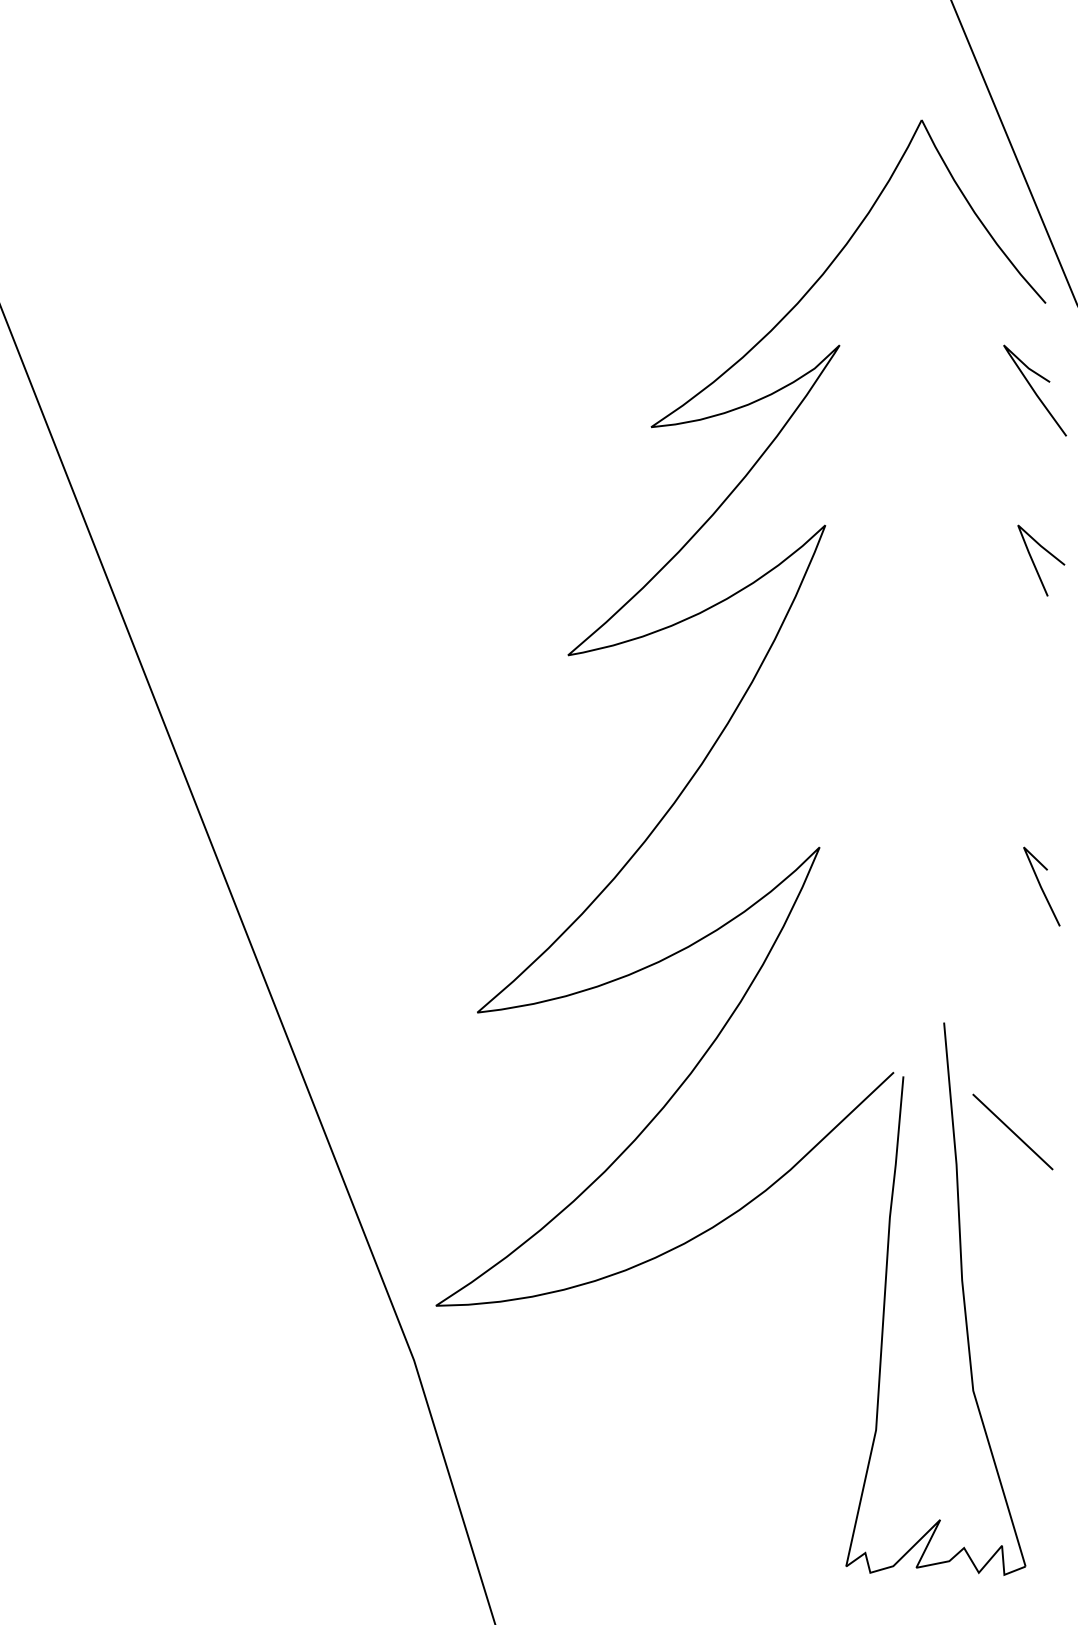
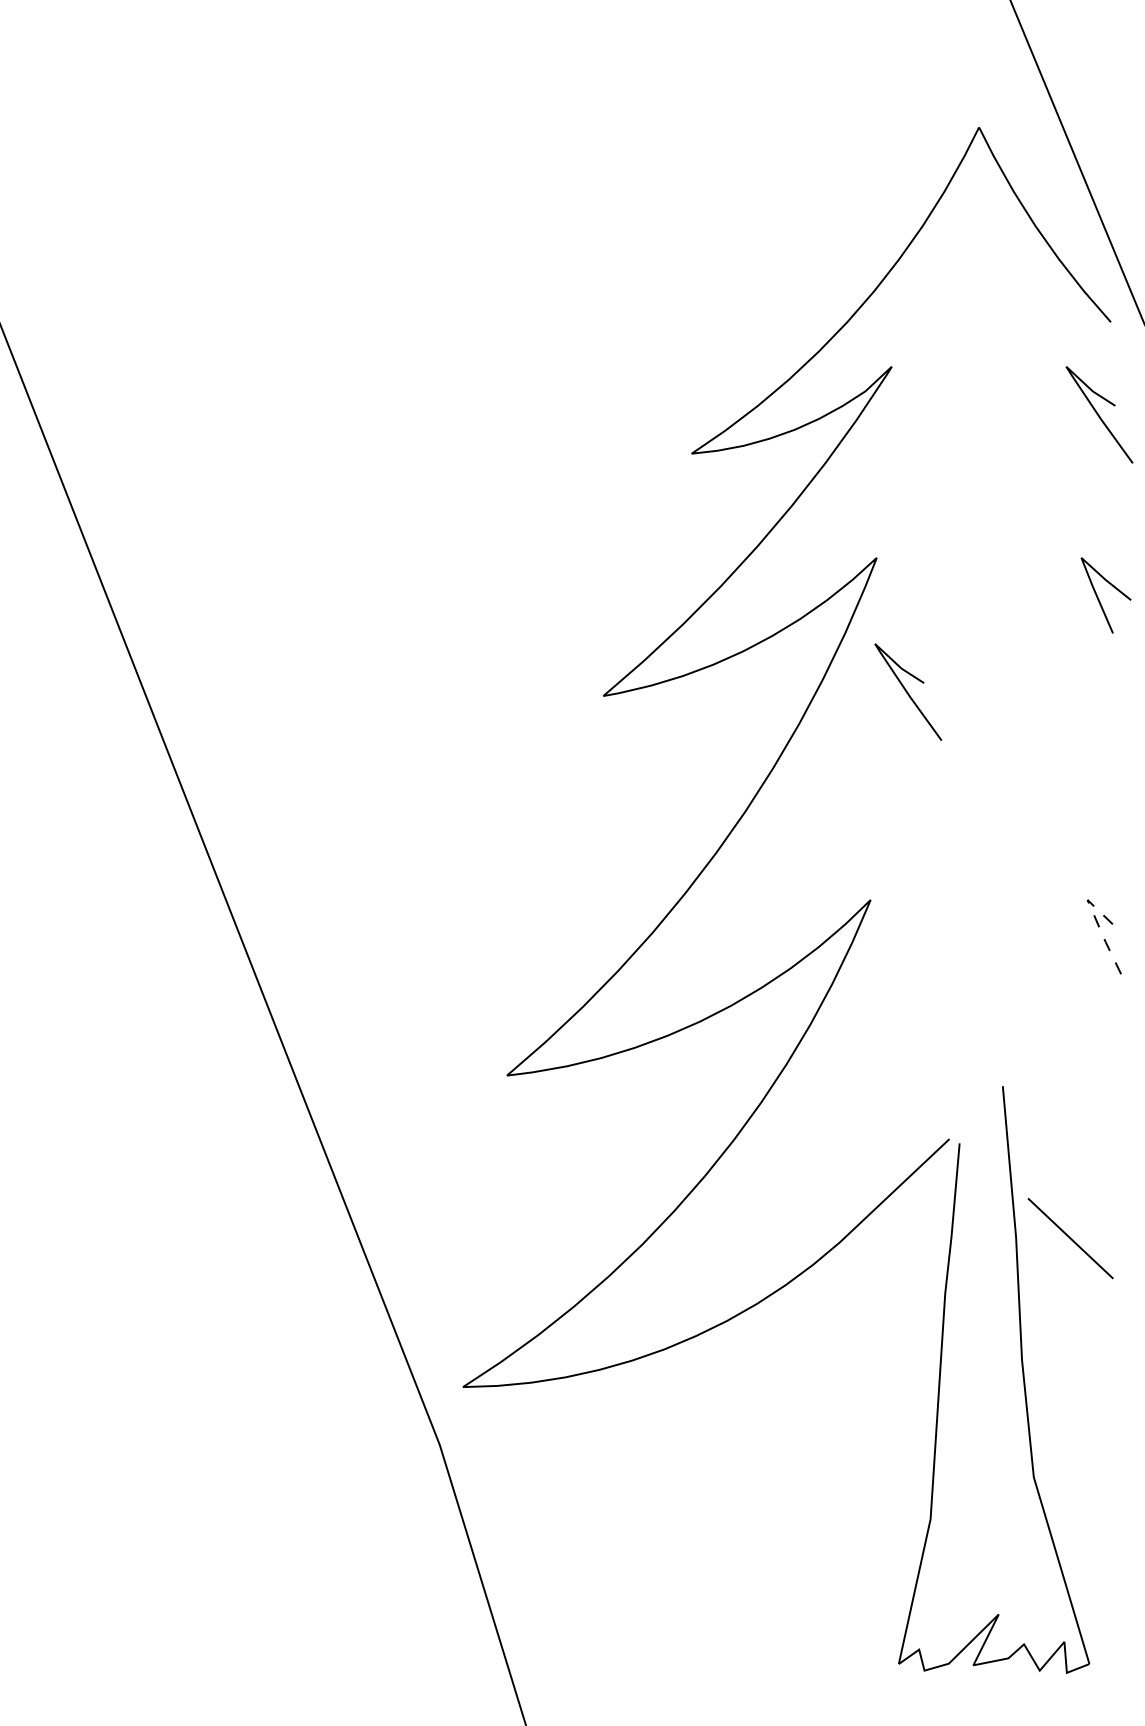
curve: (854, 651) -> (907, 691), added
line: (1034, 871) -> (1098, 925), solid -> dashed
line: (1012, 1131) -> (1070, 1237), moved

